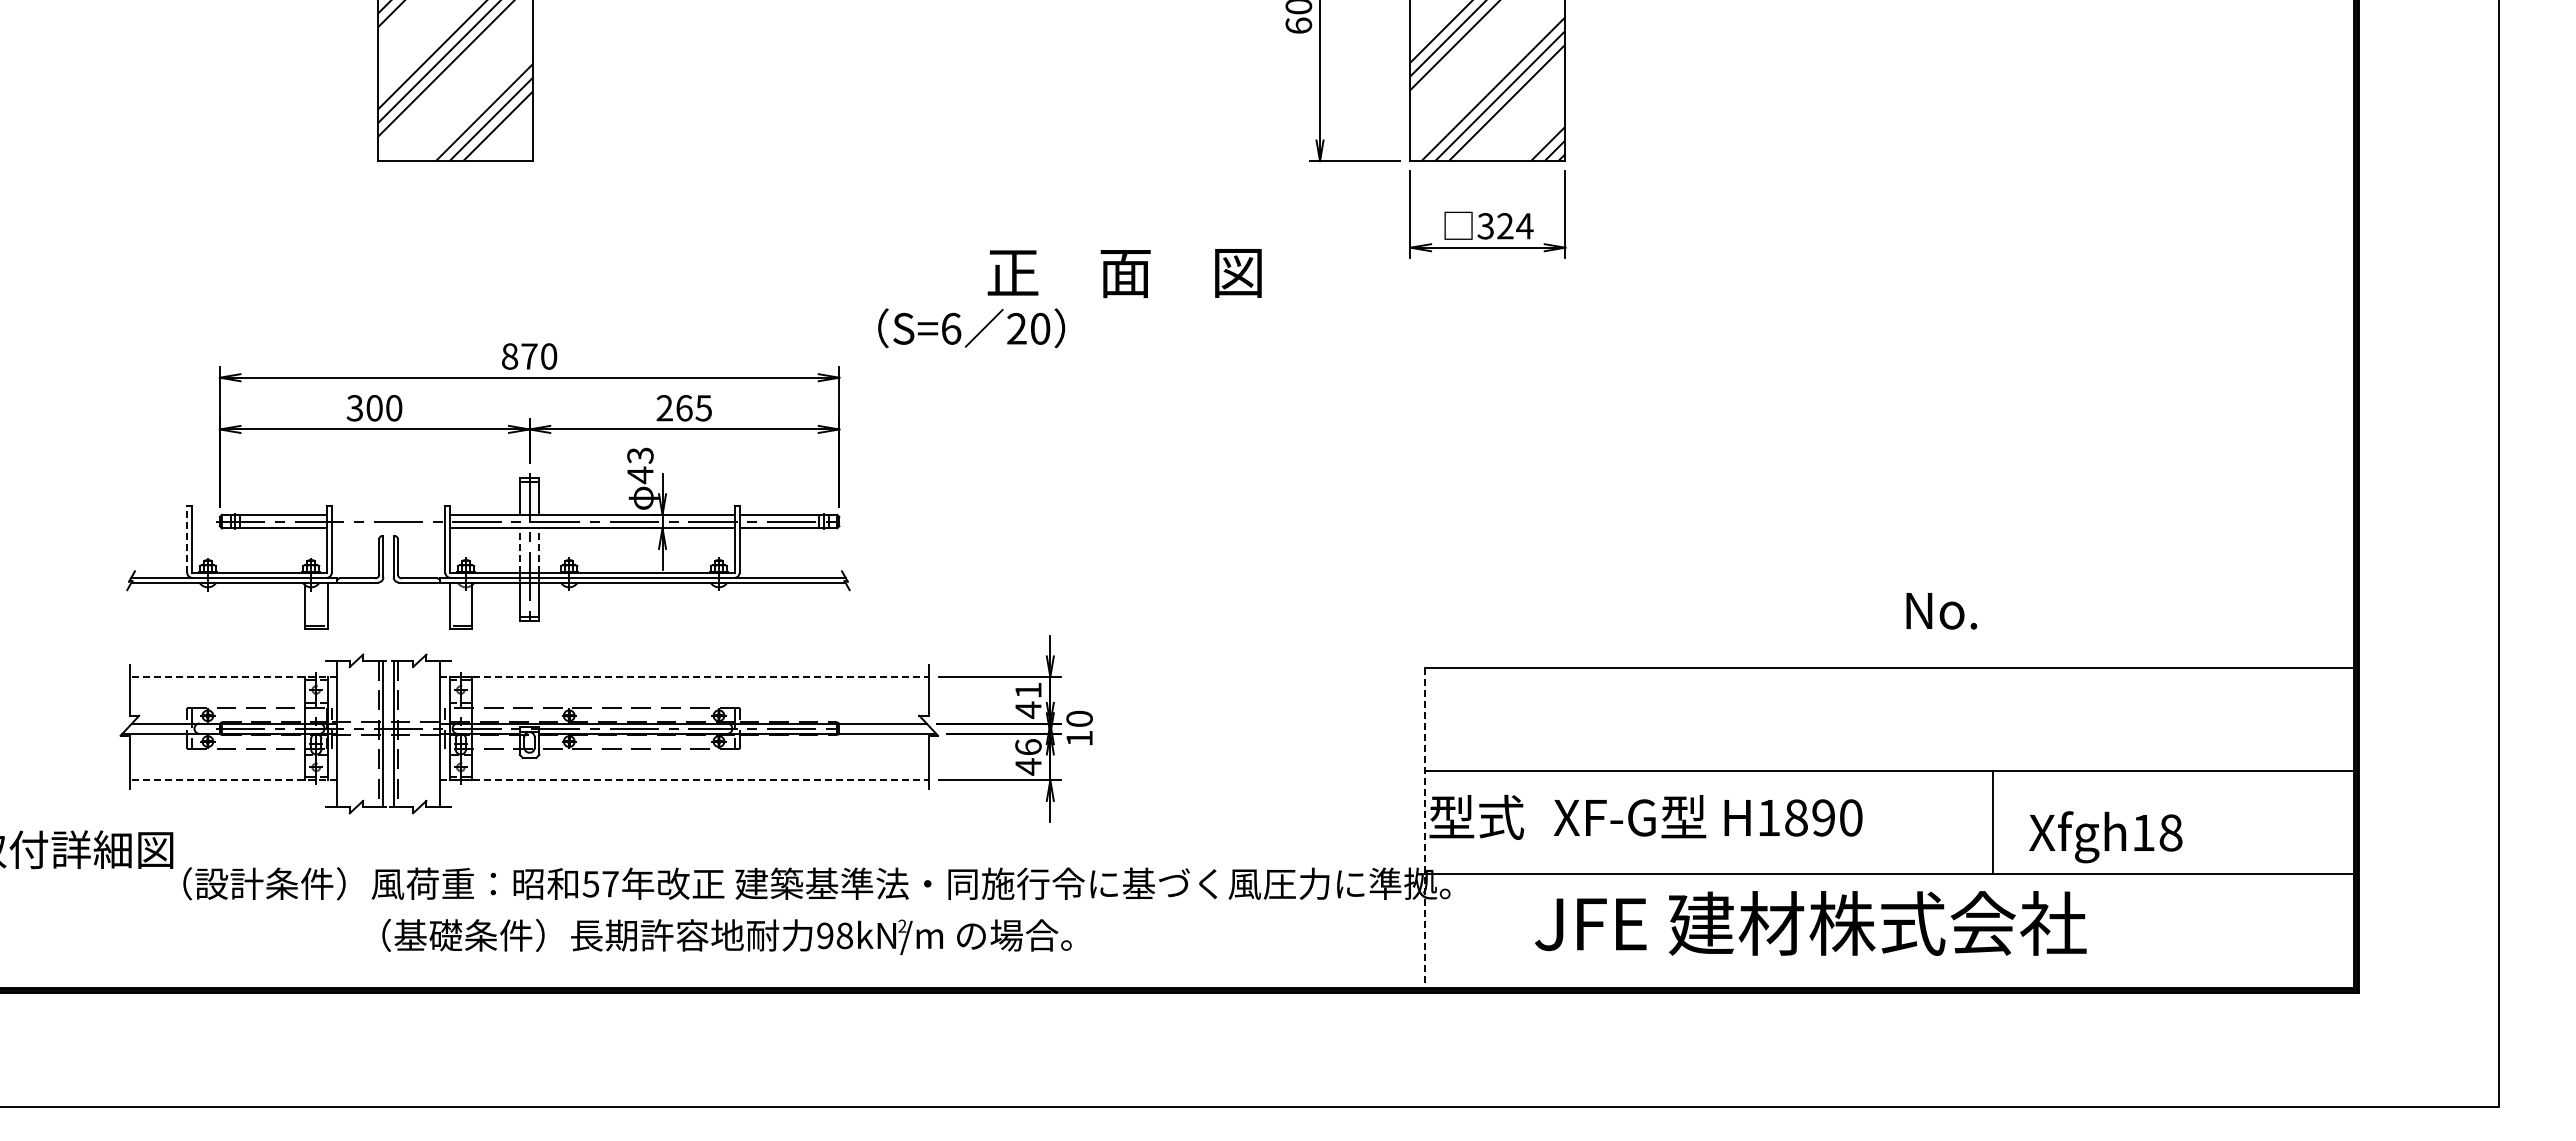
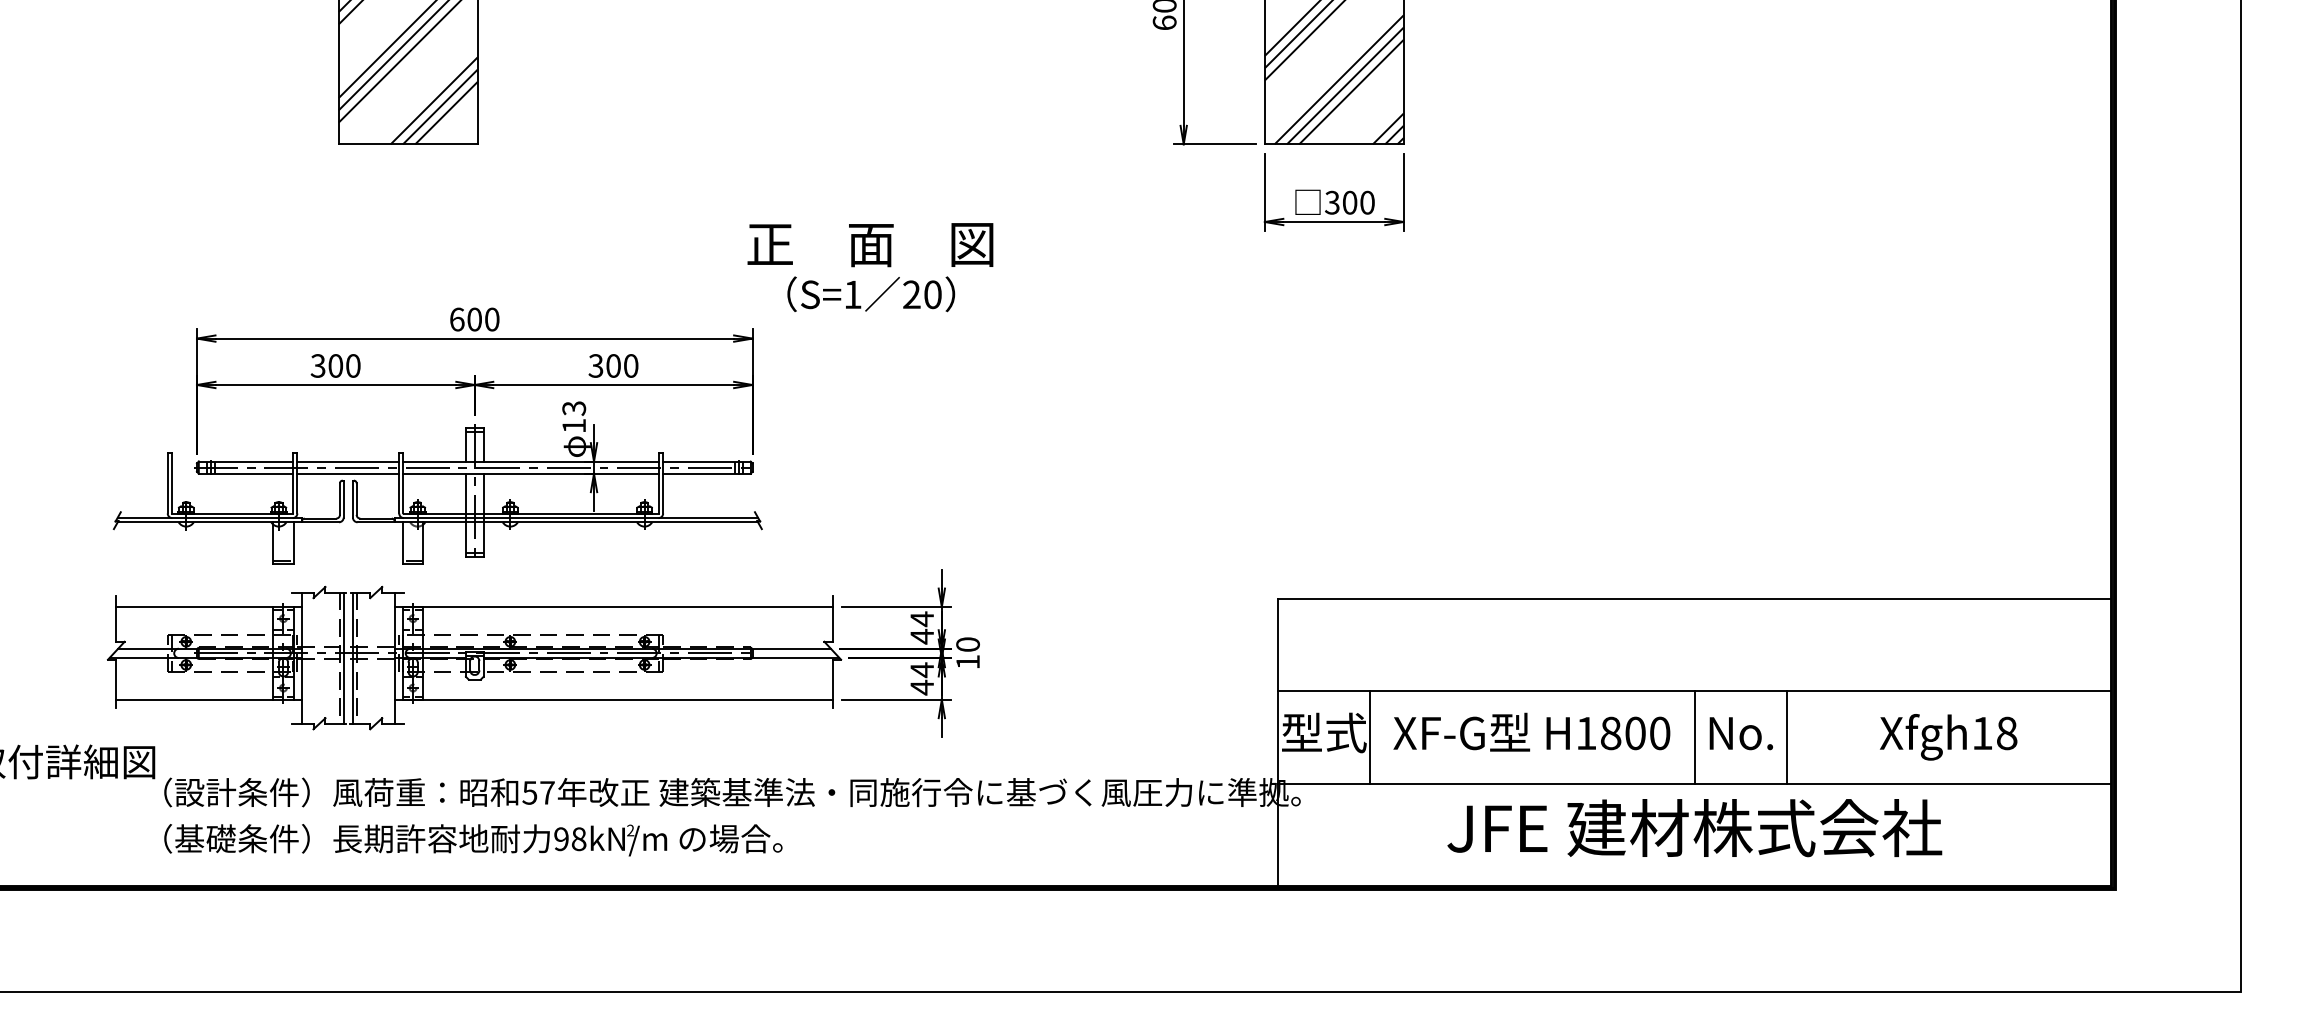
text: (1515, 226) -> (1359, 202), 324 -> 300
text: (1124, 273) -> (870, 245), moved
text: (951, 328) -> (853, 294), S=6 -> S=1
text: (519, 356) -> (465, 319), 870 -> 600
text: (683, 408) -> (612, 366), 265 -> 300
text: (640, 475) -> (574, 426), 43 -> 13
line: (388, 514) -> (348, 461), added
line: (388, 528) -> (348, 473), added
line: (187, 539) -> (167, 483), dashed -> solid
line: (519, 550) -> (465, 493), dashed -> solid
line: (539, 550) -> (483, 493), dashed -> solid
text: (1941, 611) -> (1741, 733), moved
line: (233, 677) -> (209, 607), dashed -> solid
line: (684, 677) -> (613, 607), dashed -> solid
text: (1028, 690) -> (922, 619), 41 -> 44
text: (1028, 747) -> (922, 670), 46 -> 44
line: (233, 780) -> (209, 699), dashed -> solid
line: (684, 780) -> (613, 699), dashed -> solid
text: (1823, 817) -> (1635, 733), H1890 -> H1800
line: (1528, 822) -> (1370, 737), added
line: (1889, 822) -> (1694, 737), added
line: (1424, 828) -> (1277, 742), dashed -> solid
text: (2105, 837) -> (1948, 737), moved
text: (1810, 923) -> (1694, 828), moved
text: (726, 936) -> (472, 839), moved

